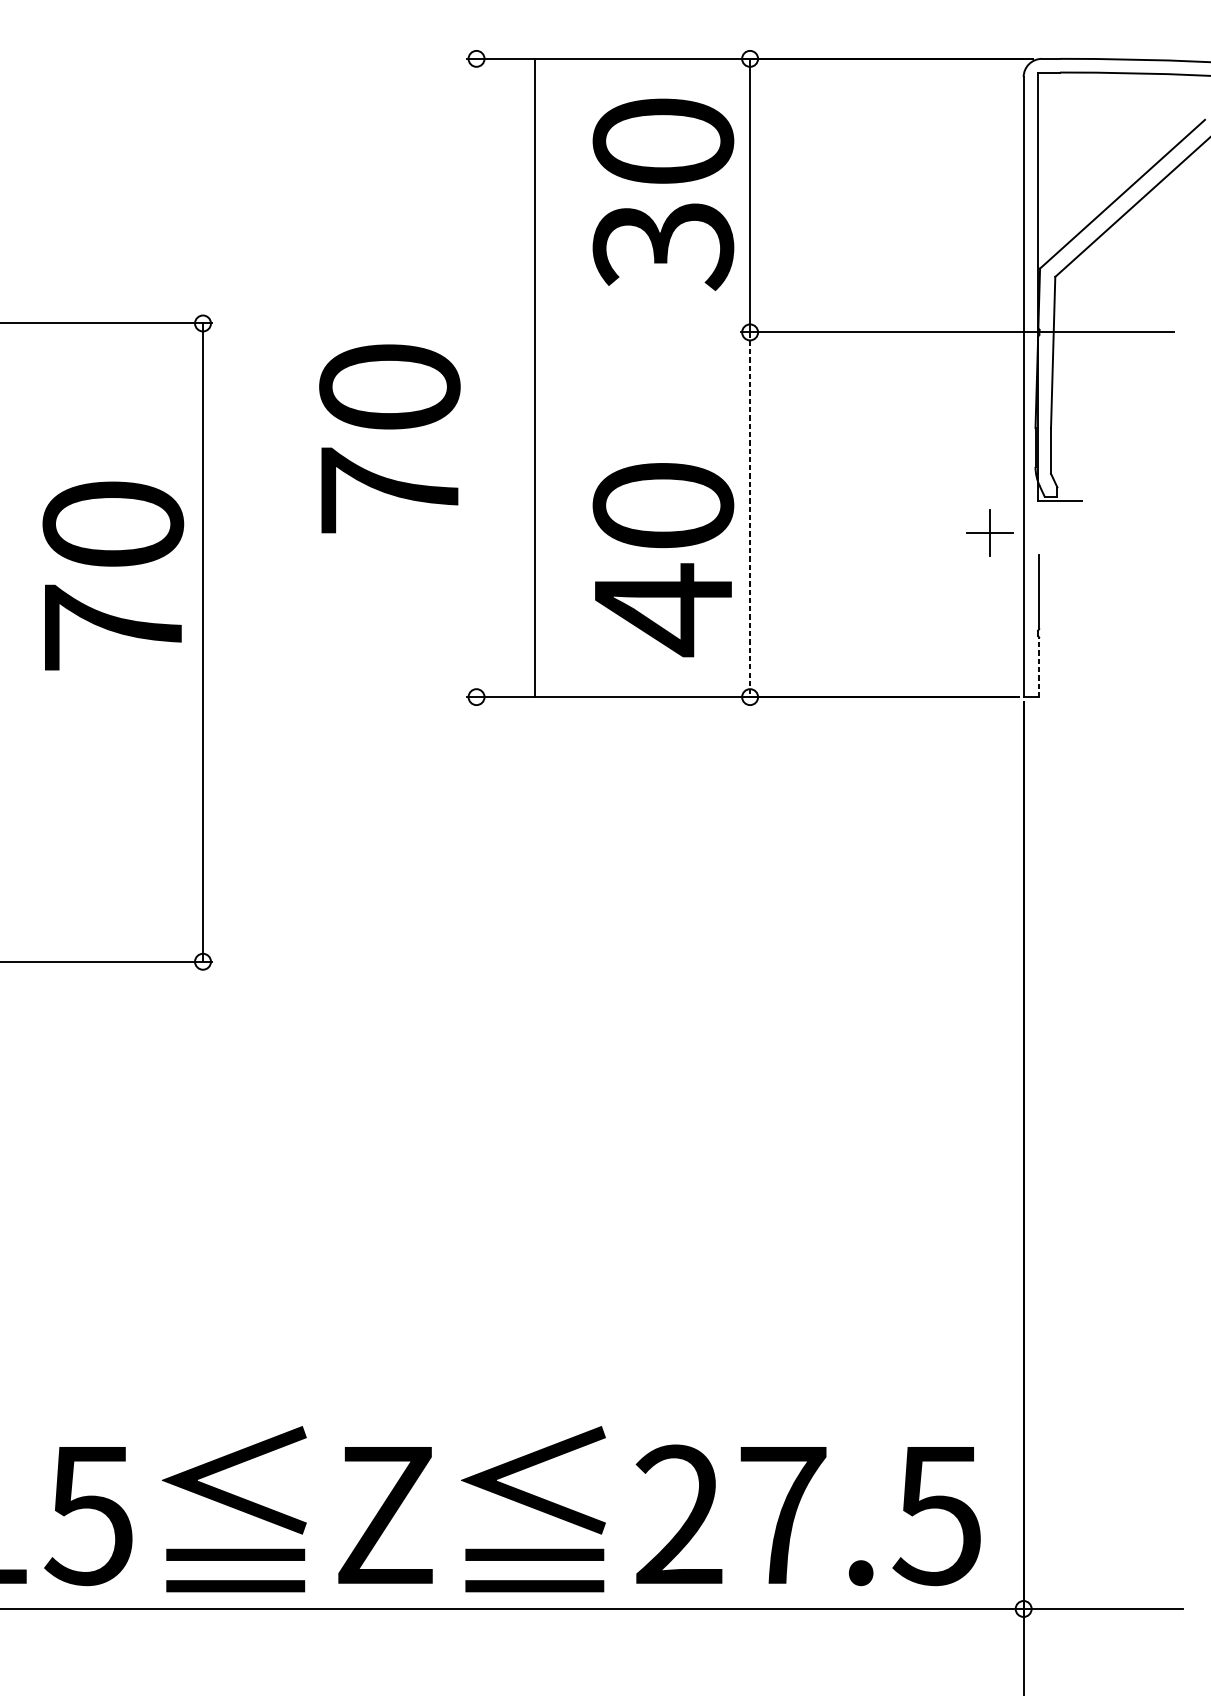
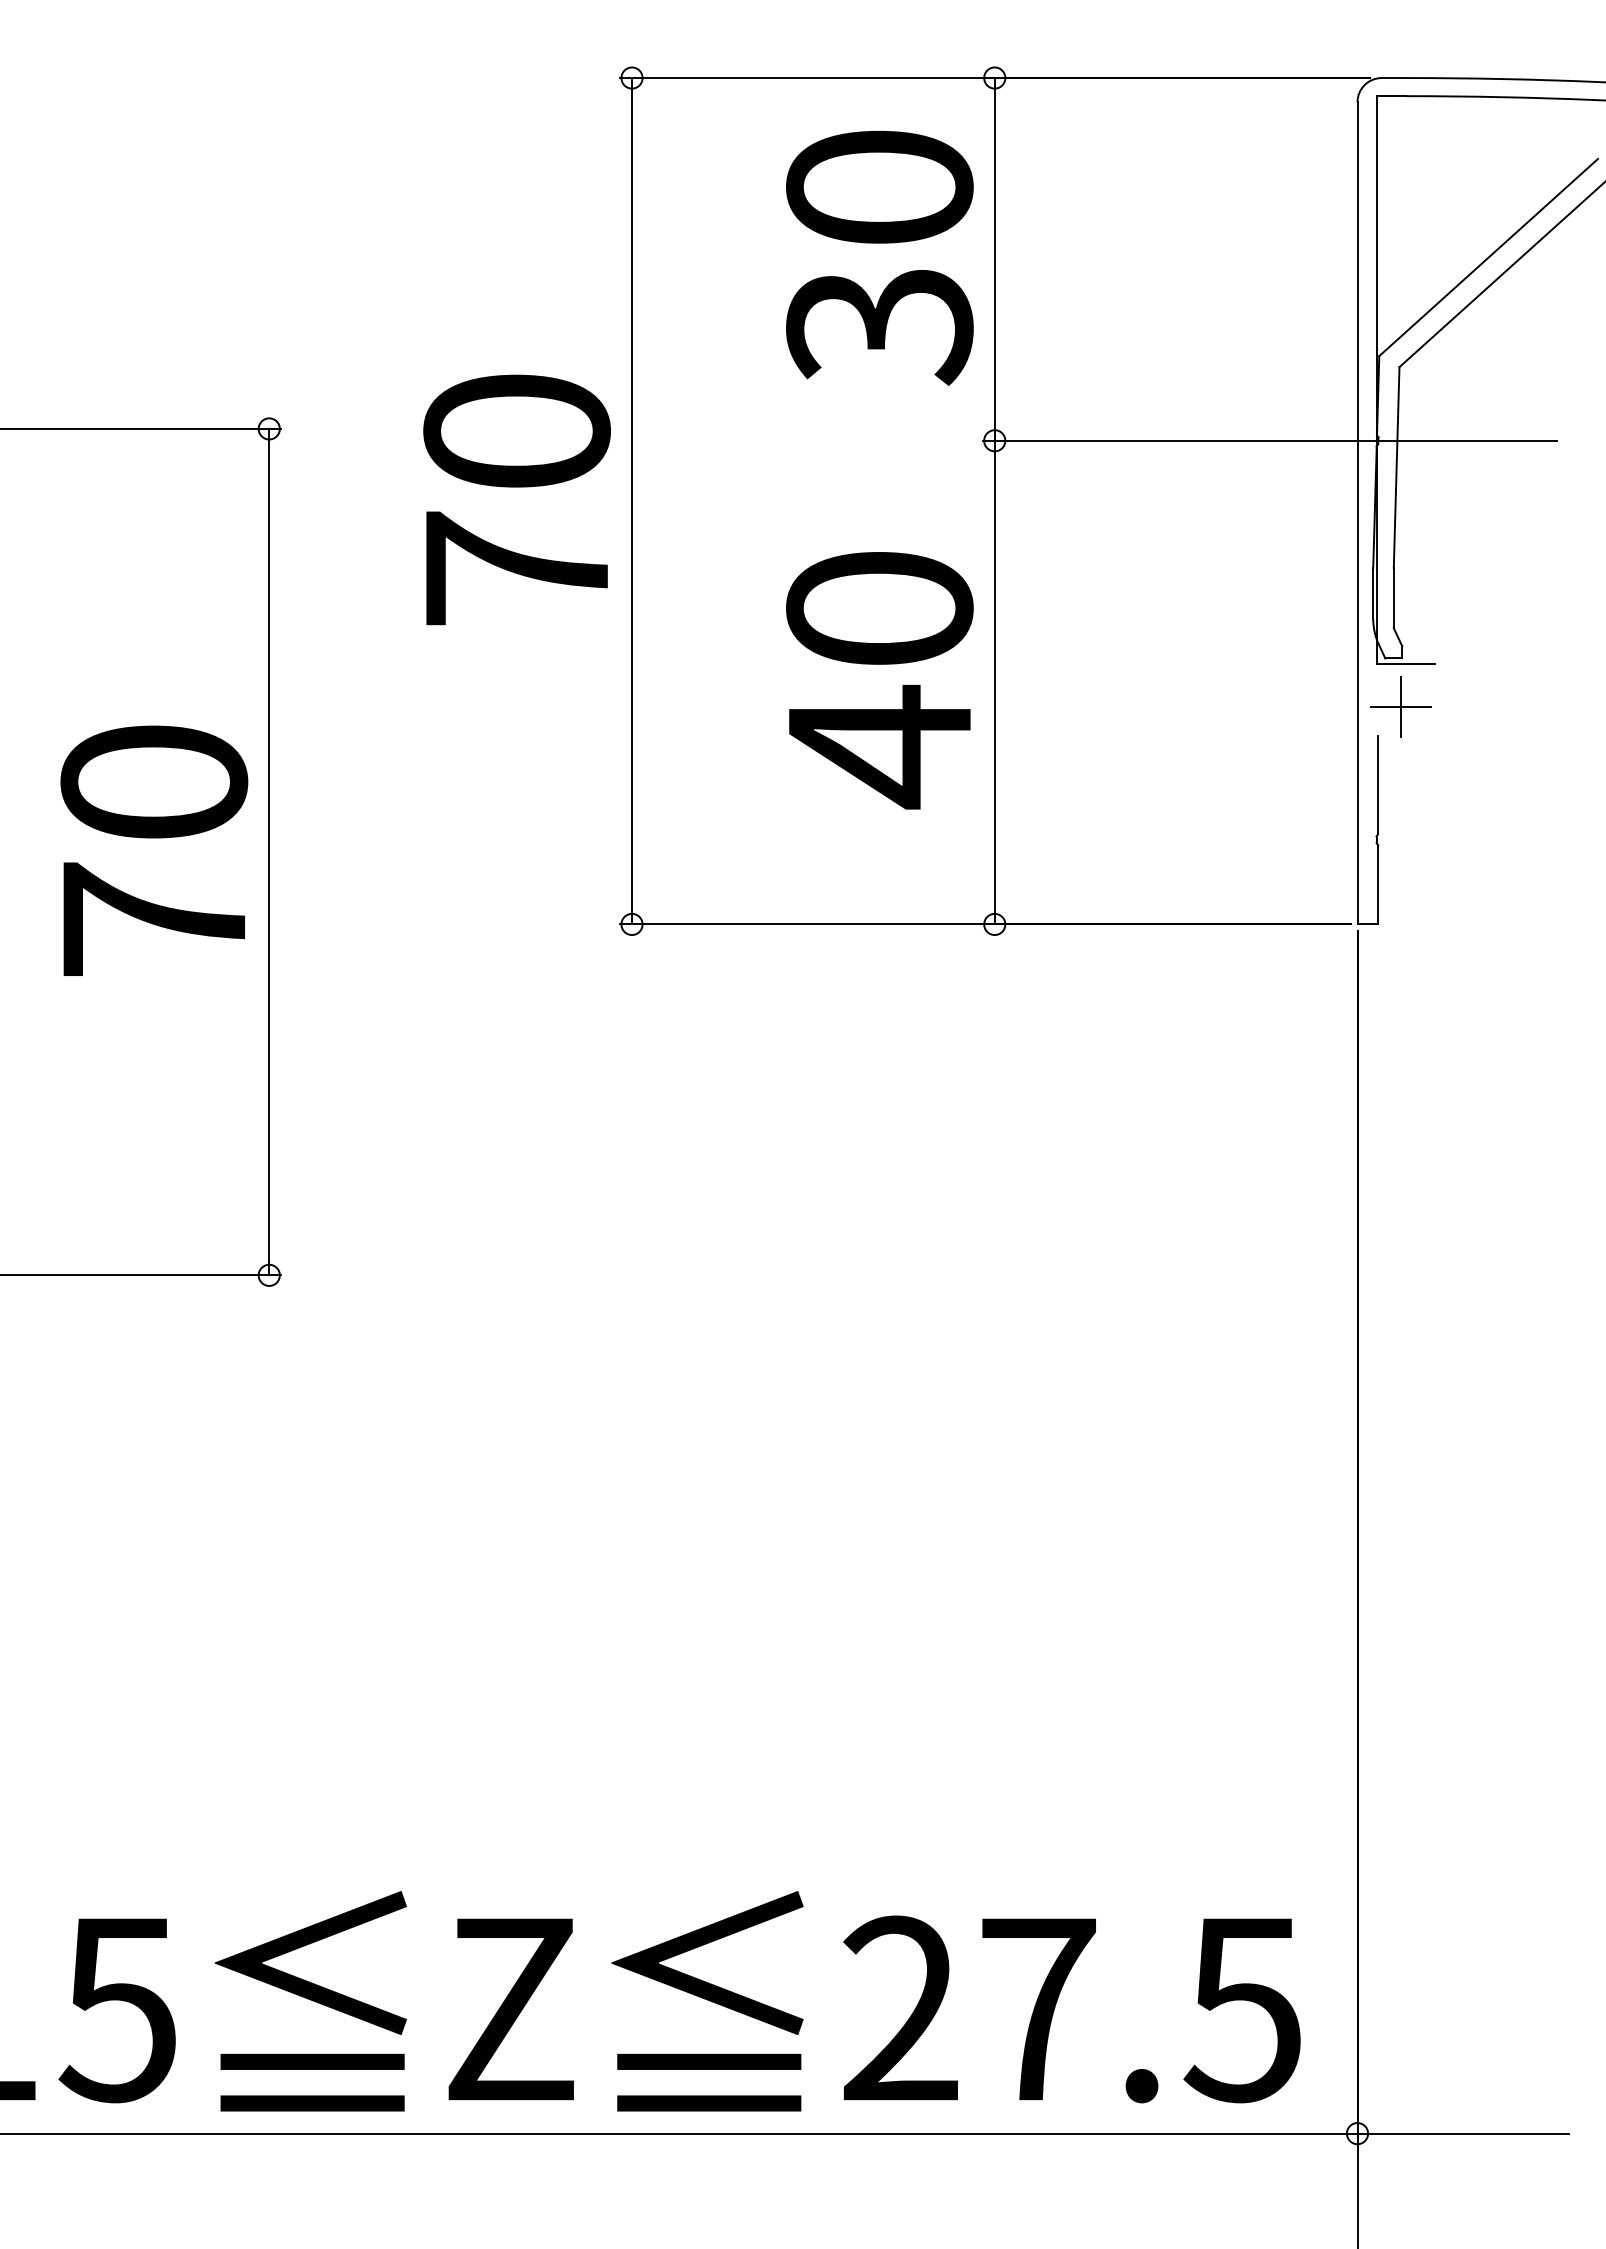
line: (534, 378) -> (632, 501), moved
text: (389, 438) -> (516, 499), moved
line: (749, 514) -> (994, 682), dashed -> solid
part: (989, 532) -> (1400, 706), moved
text: (663, 559) -> (879, 680), moved
text: (113, 575) -> (154, 850), moved
line: (1039, 667) -> (1378, 884), dashed -> solid

